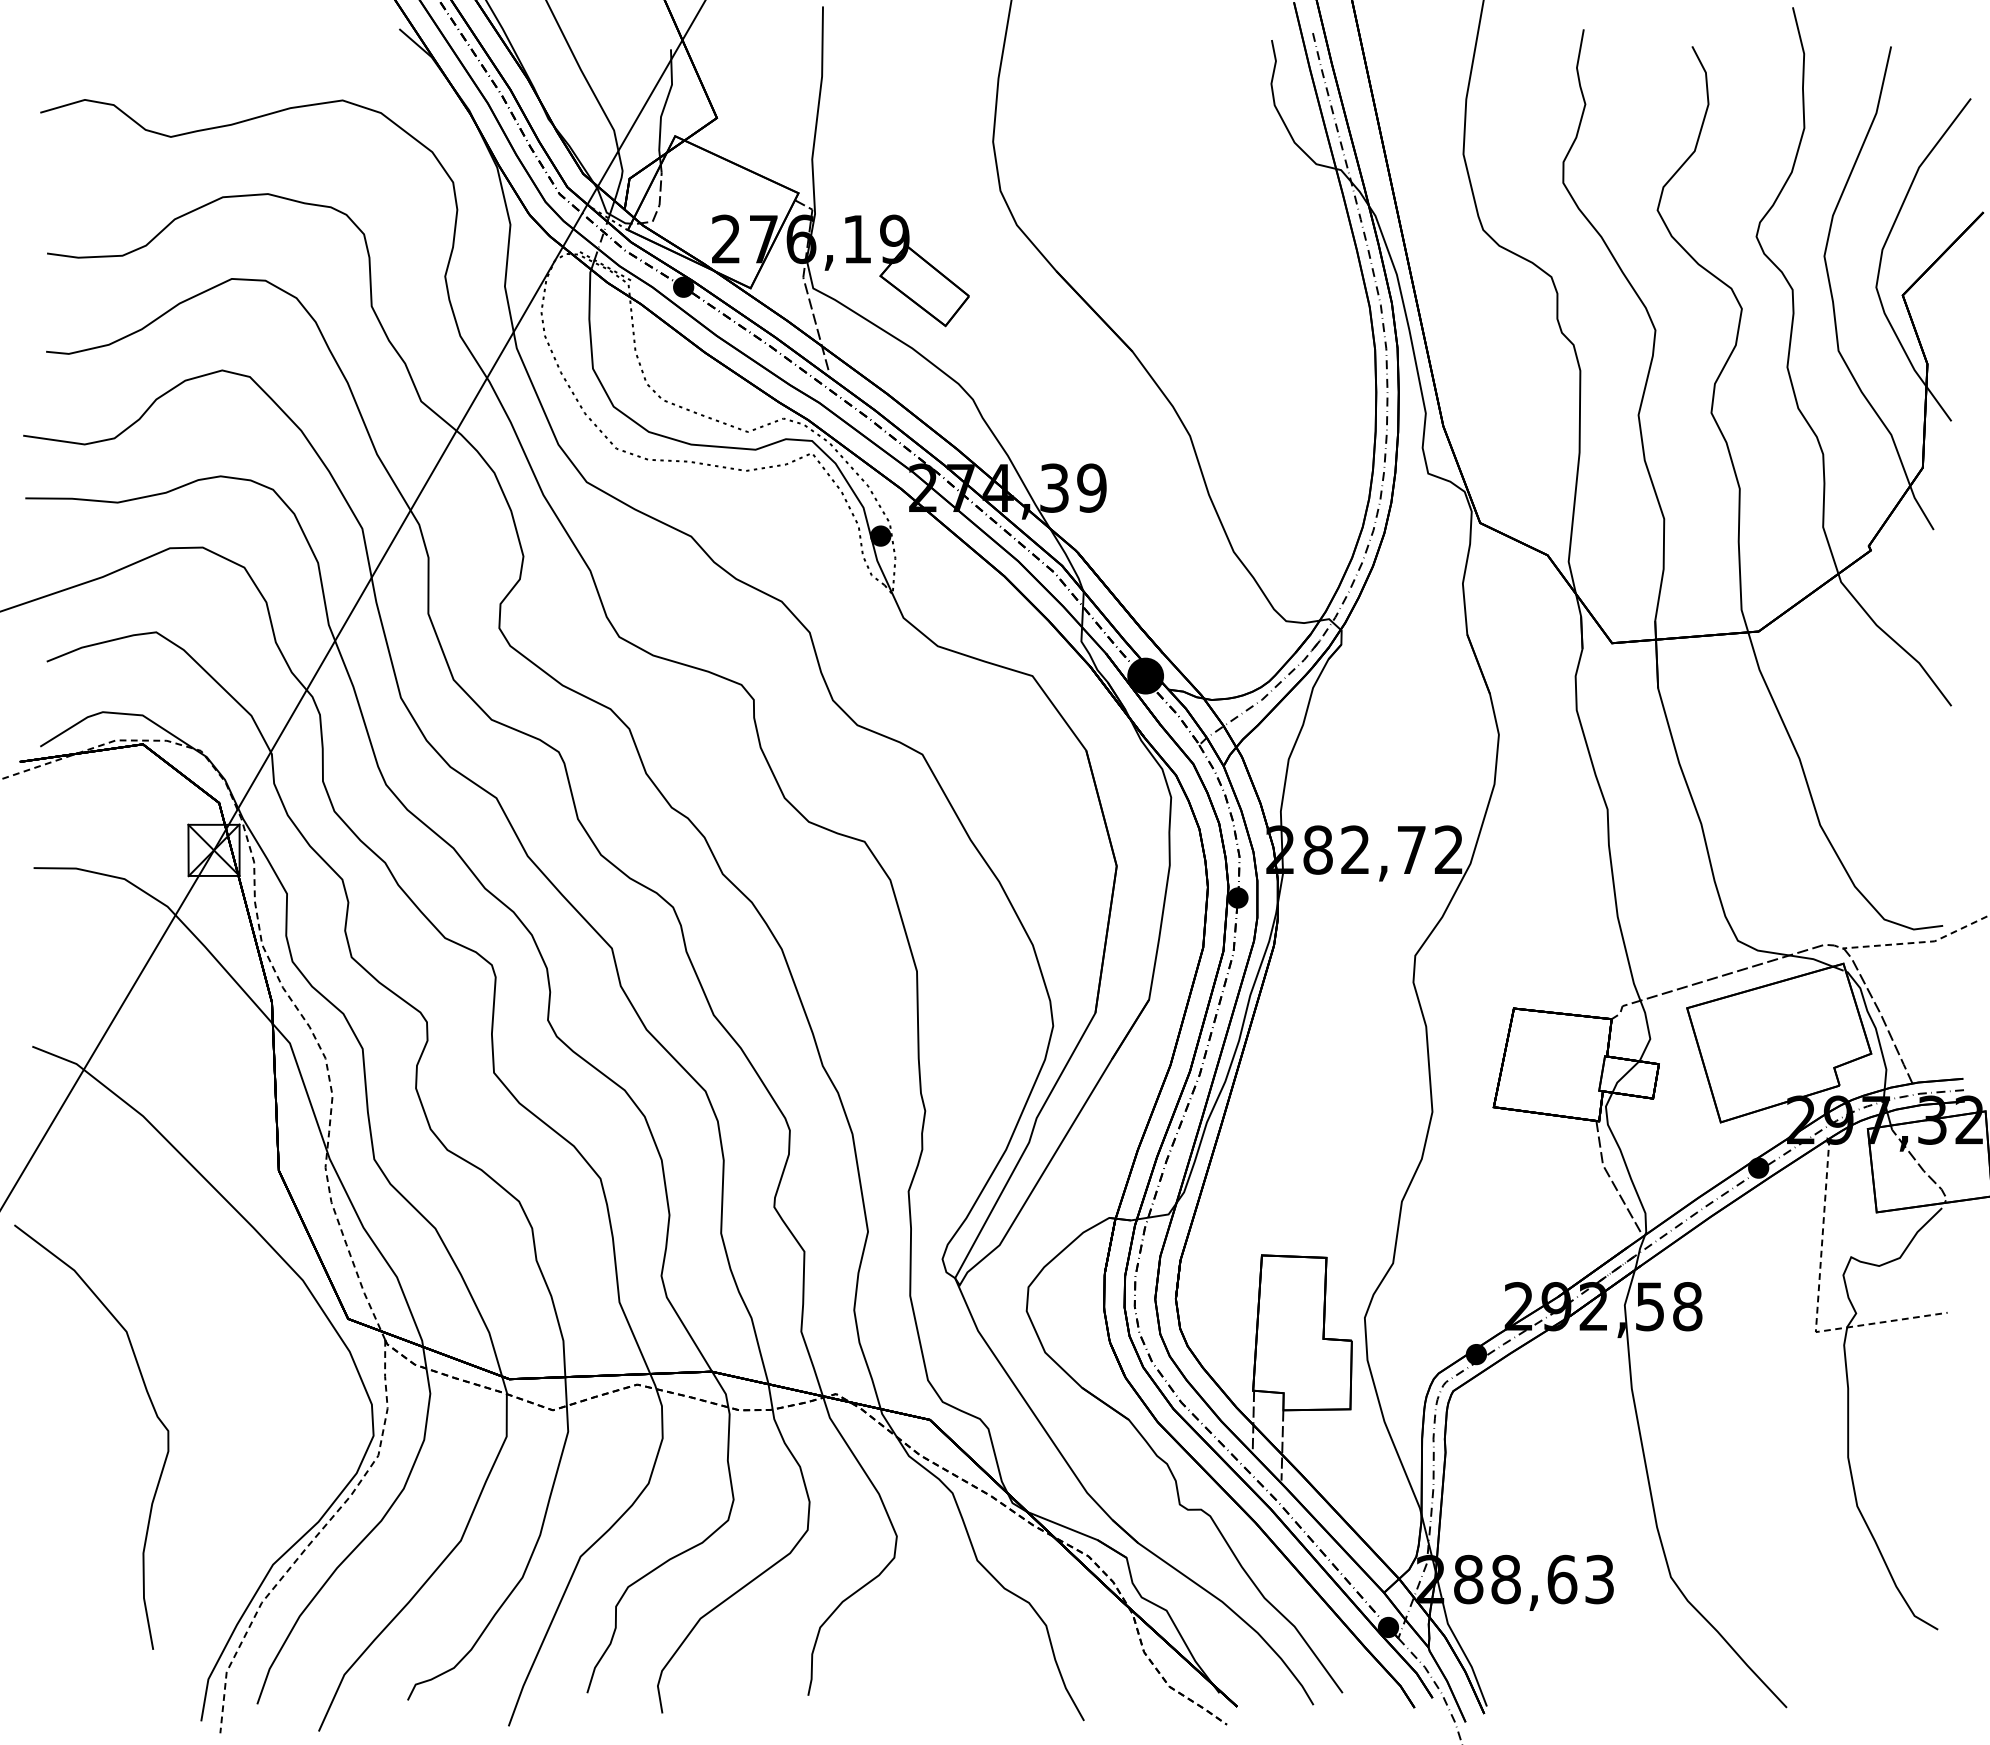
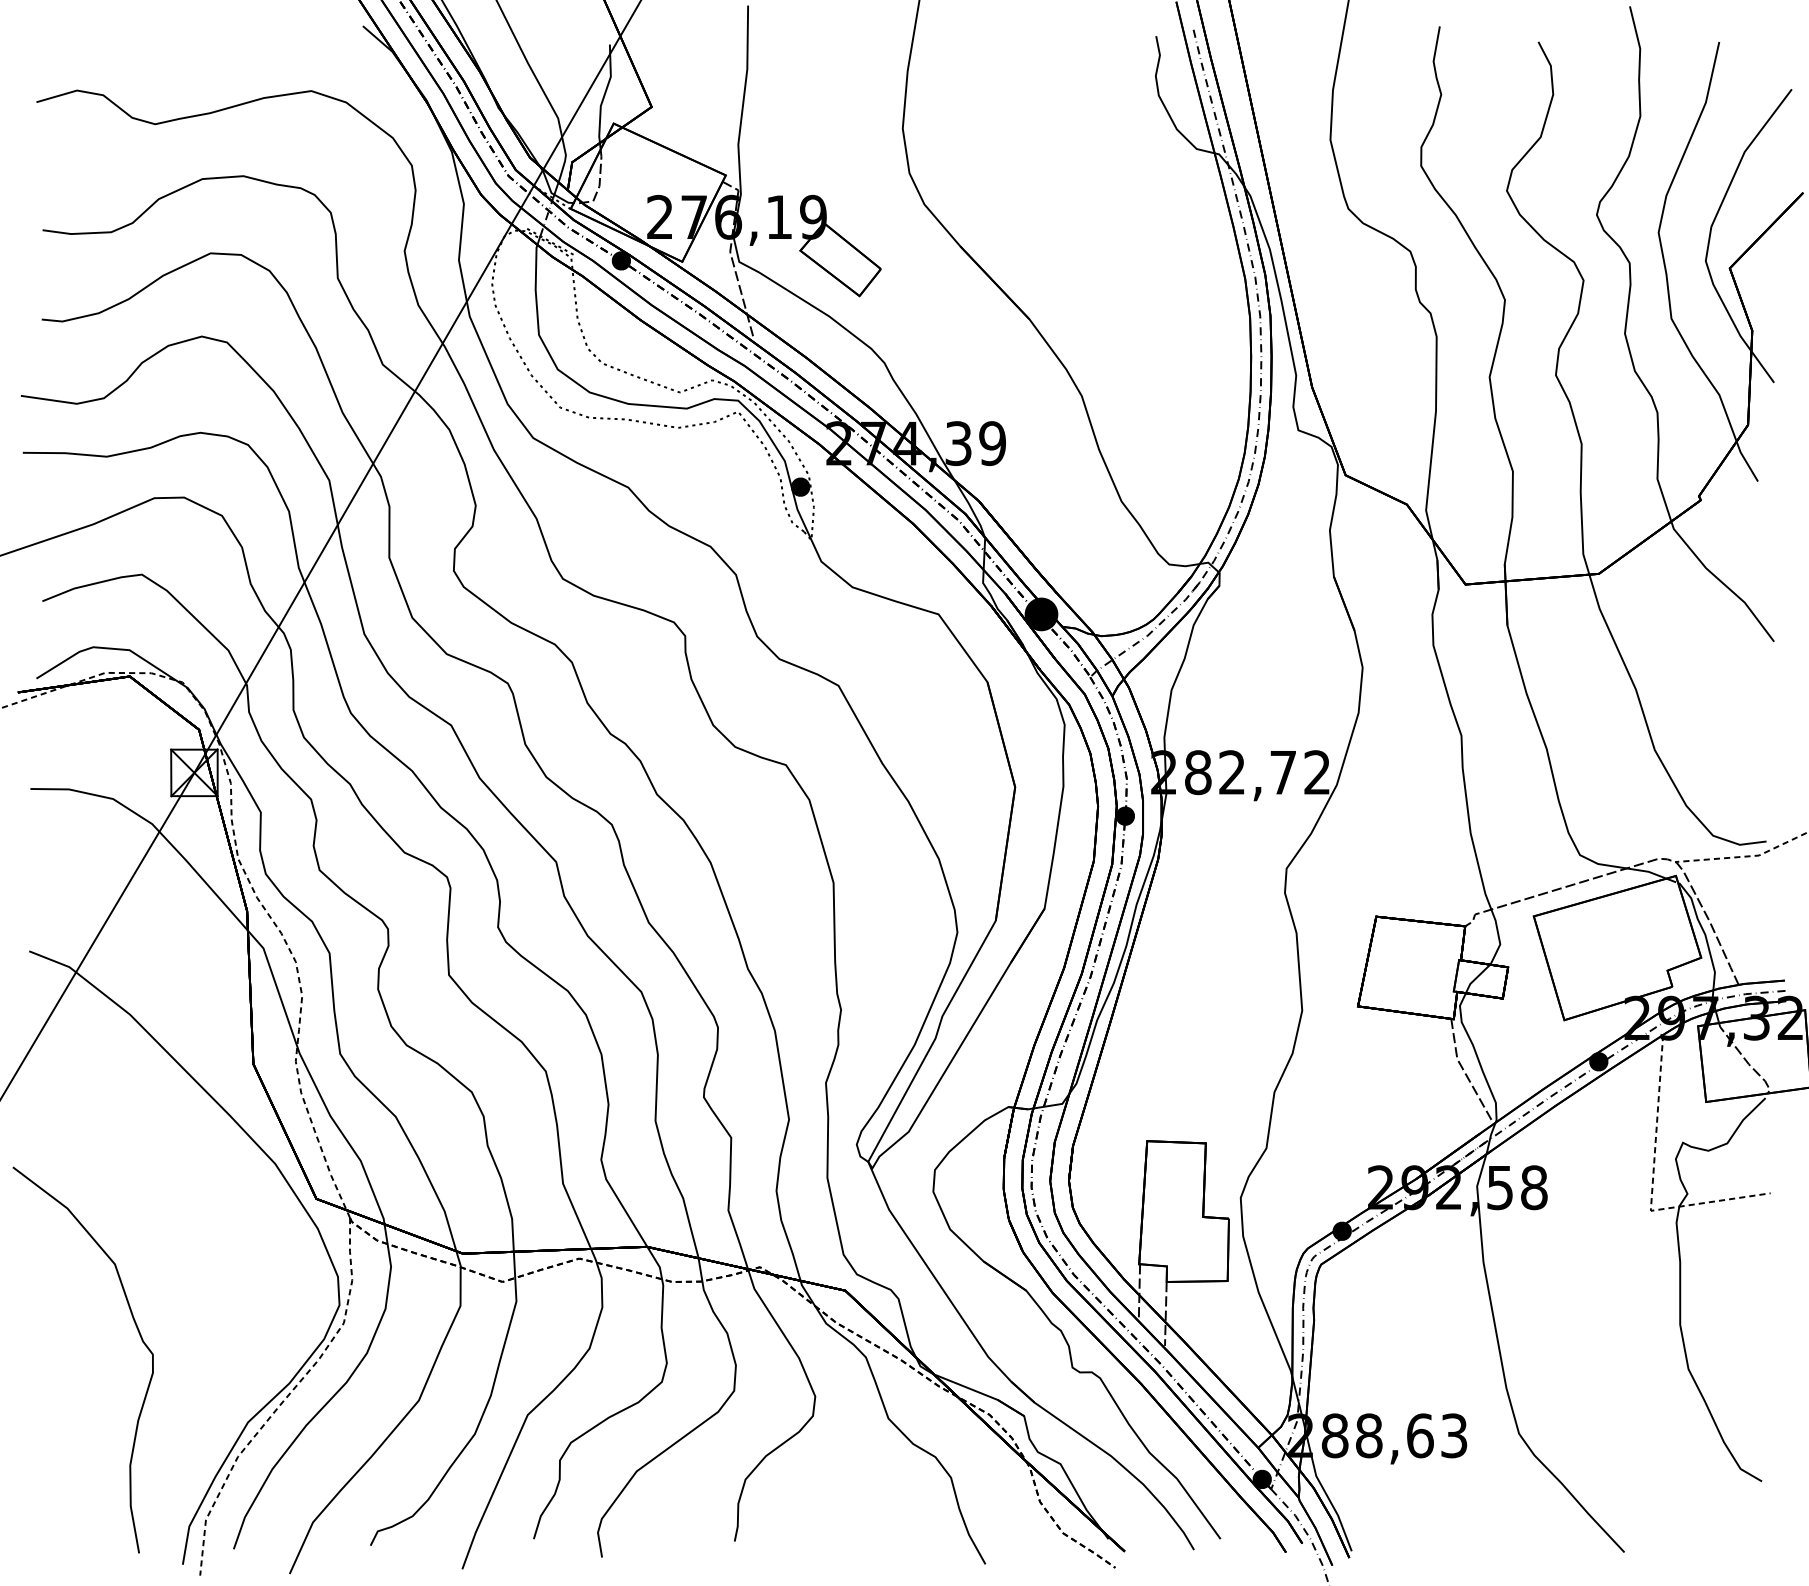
curve: (154, 1412) -> (140, 1337), moved

